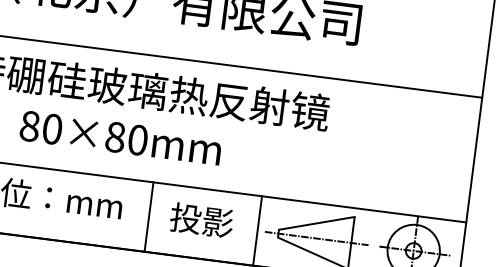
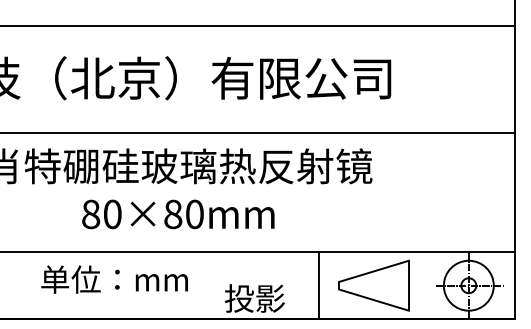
line: (148, 216) -> (214, 285), removed
text: (201, 220) -> (254, 298), moved
line: (316, 238) -> (375, 285), removed

